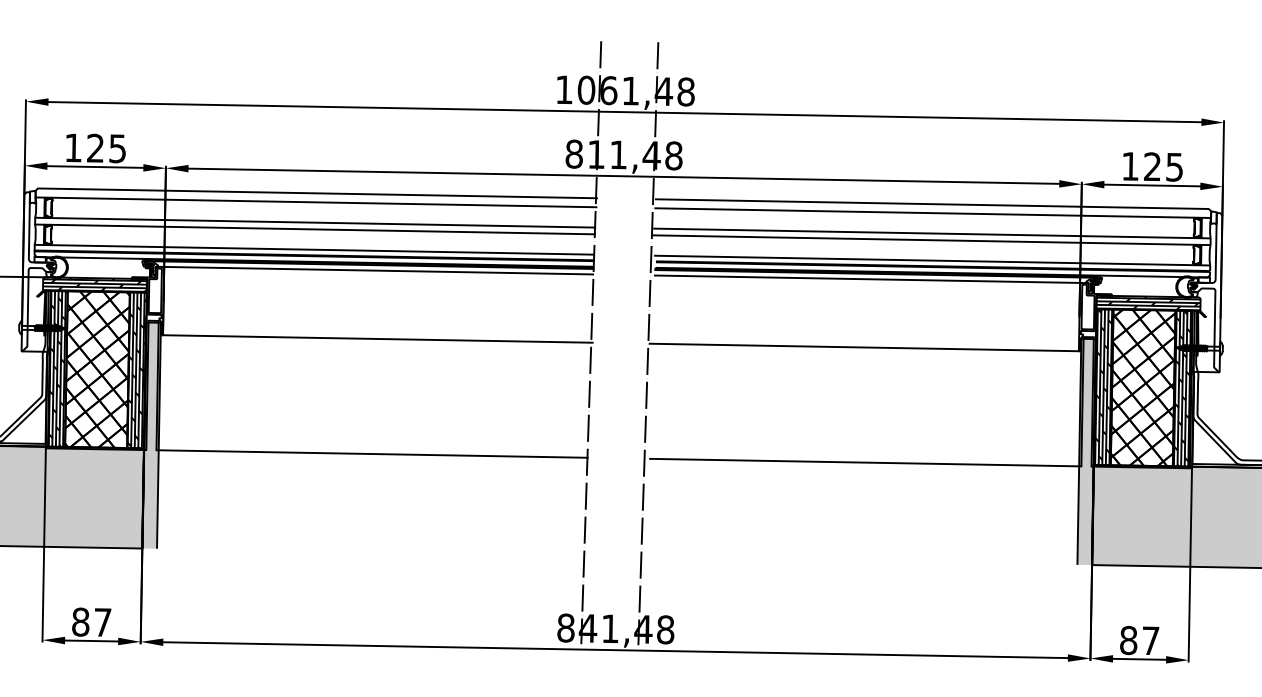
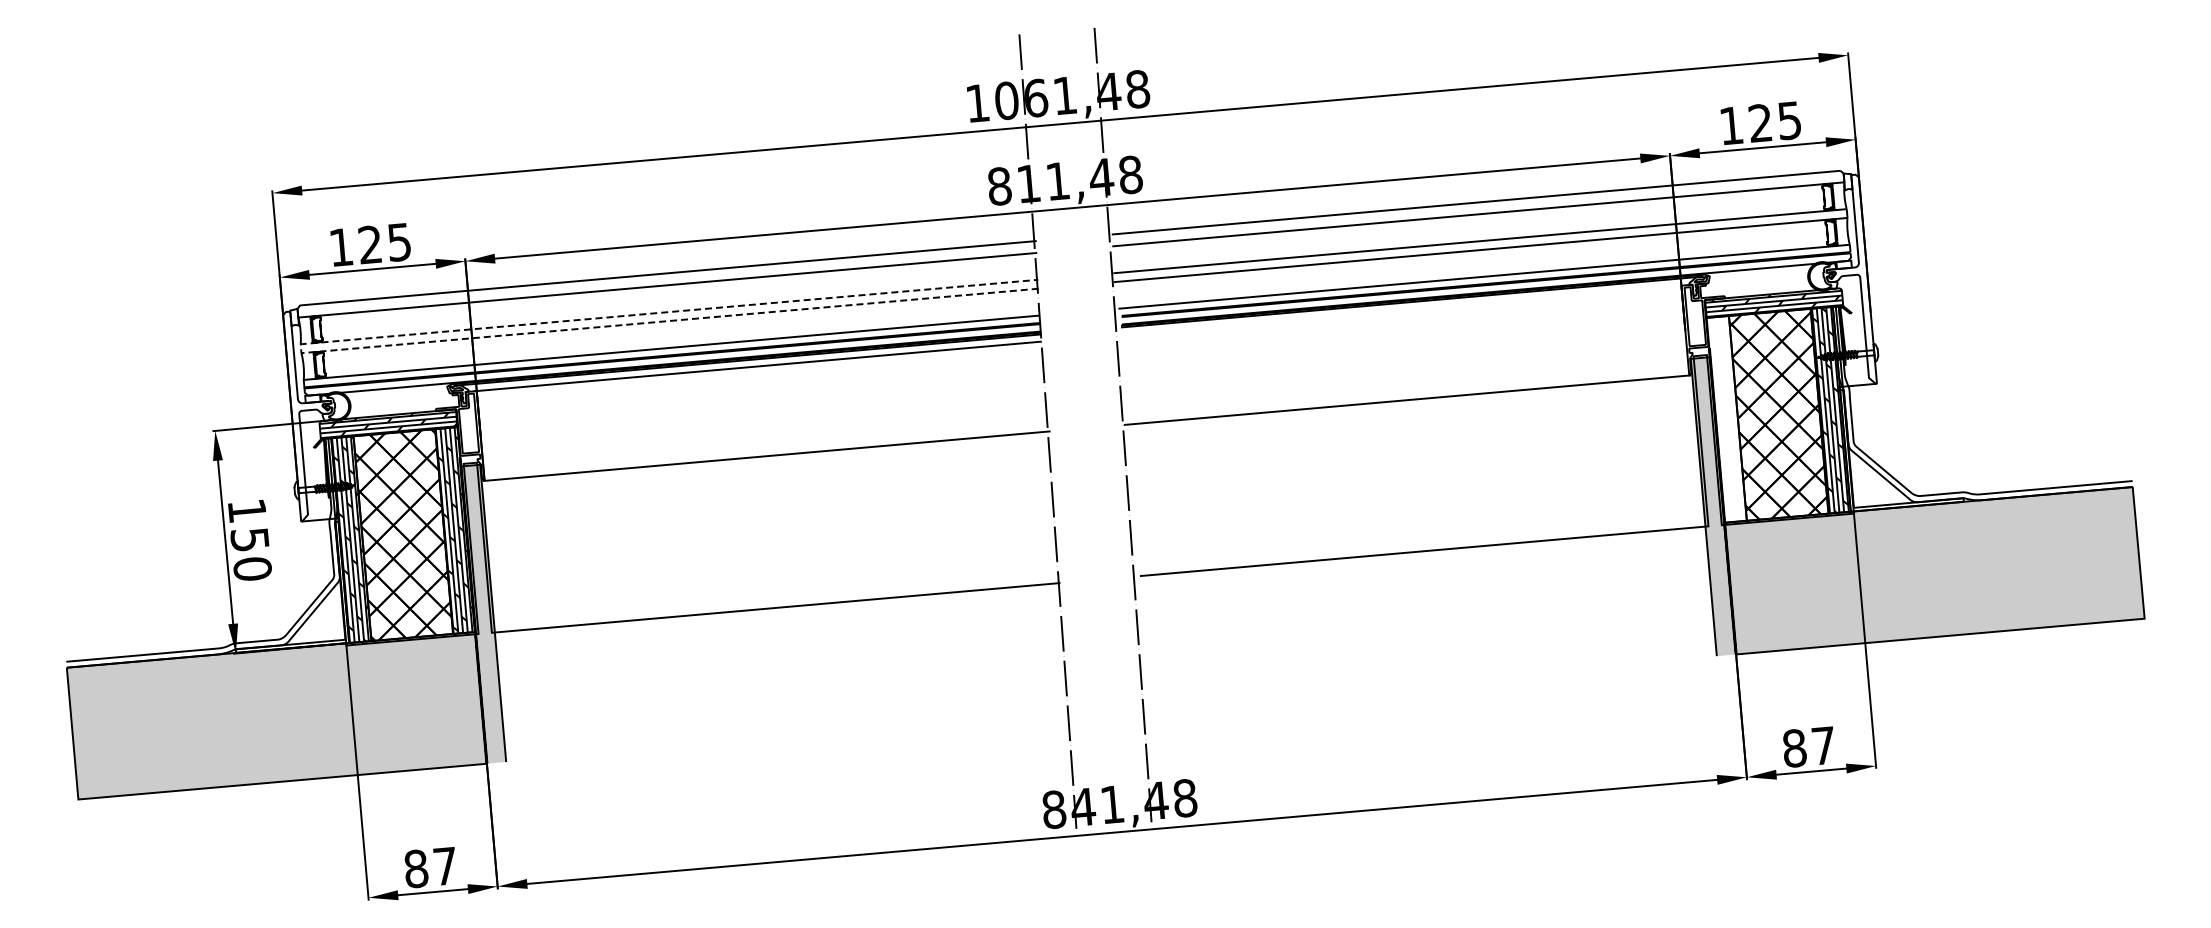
line: (34, 220) -> (300, 348), solid -> dashed
line: (868, 278) -> (1402, 309), removed
hatch: (1103, 387) -> (1726, 419), removed

